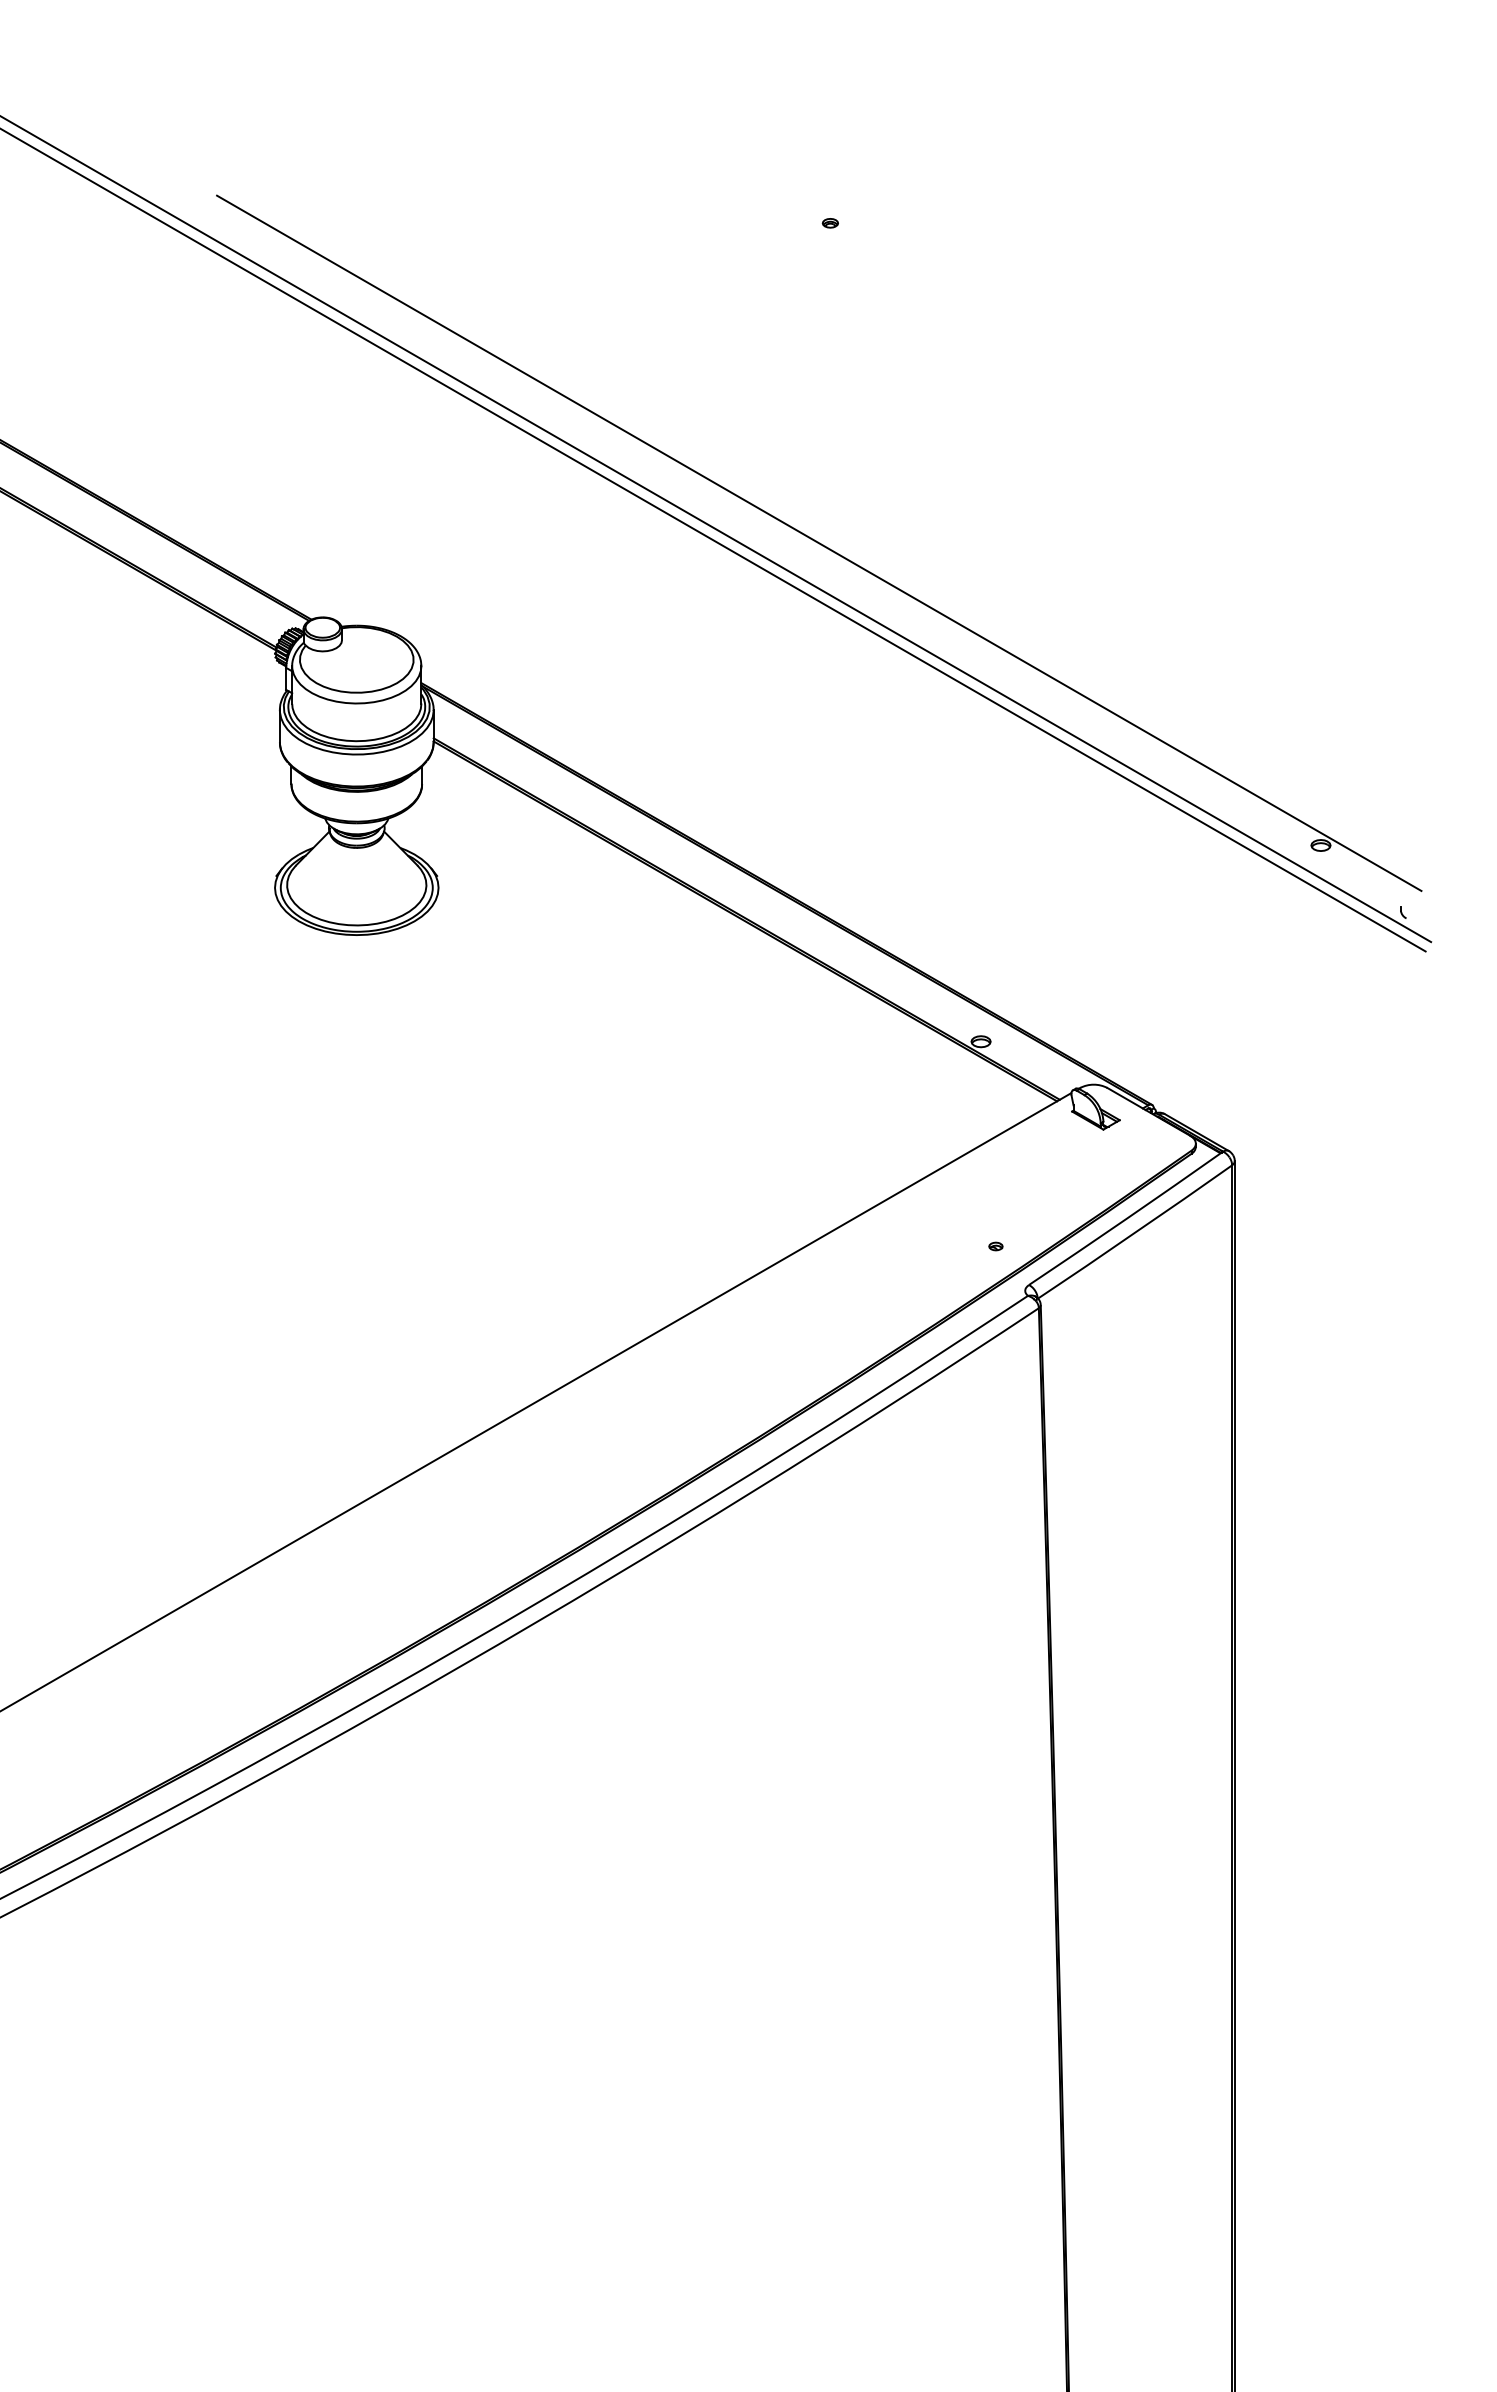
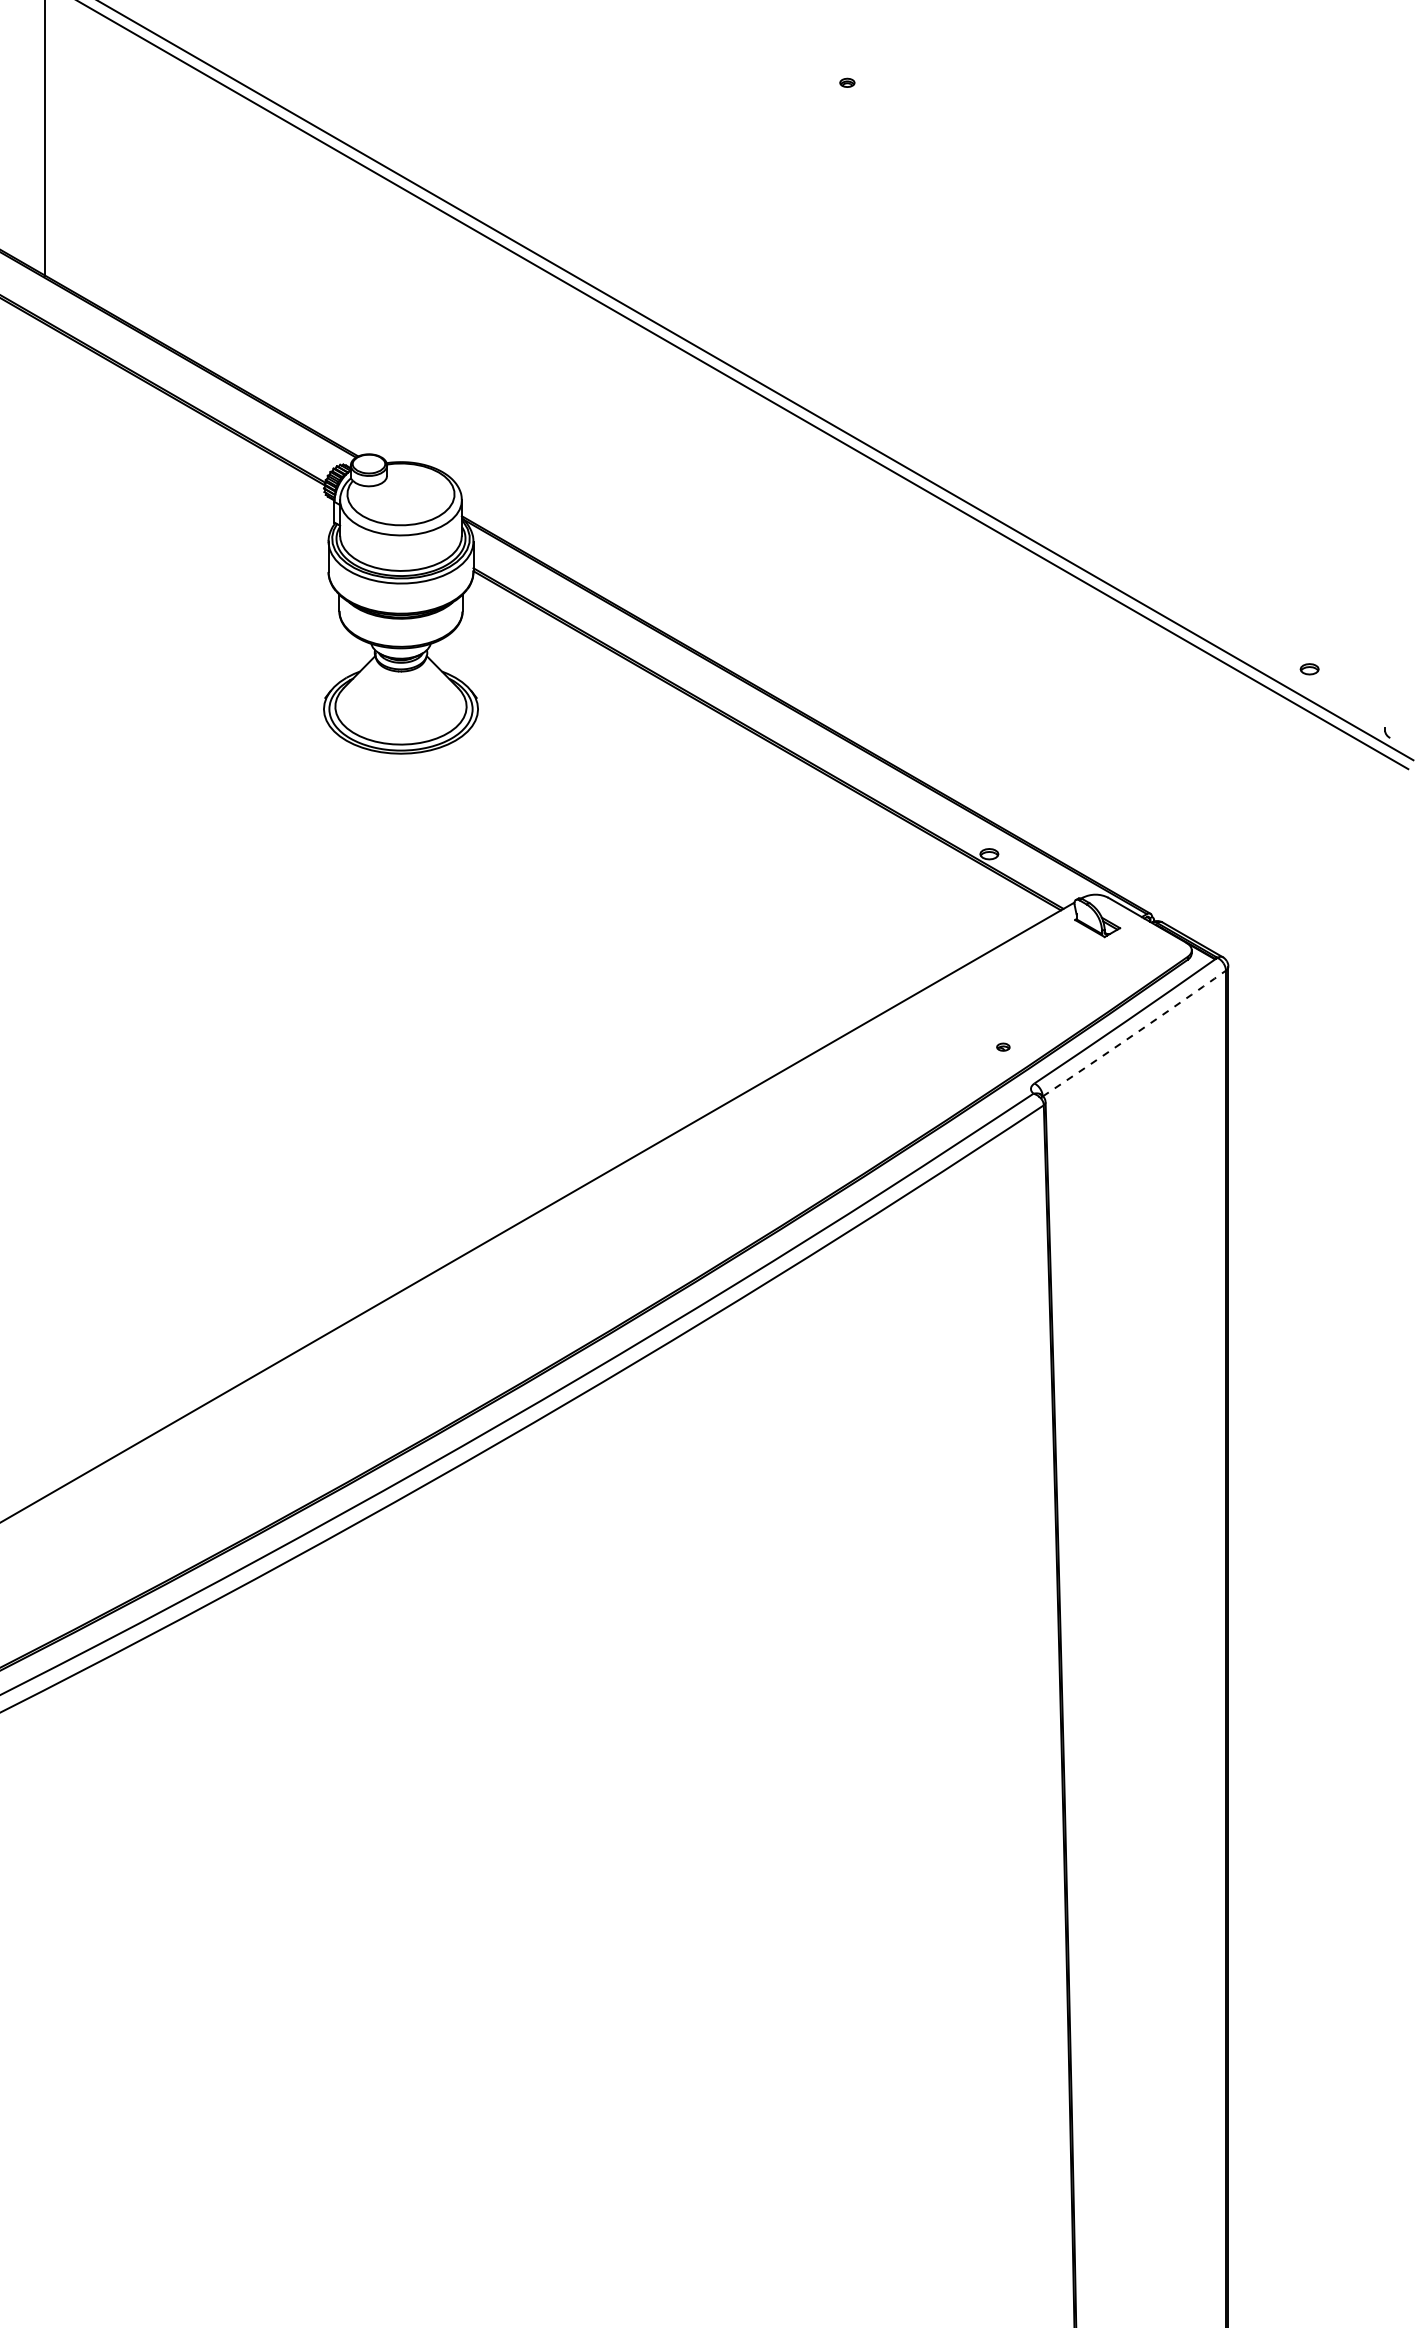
line: (818, 543) -> (836, 384), removed
arc: (1135, 1233) -> (1134, 1034), solid -> dashed

